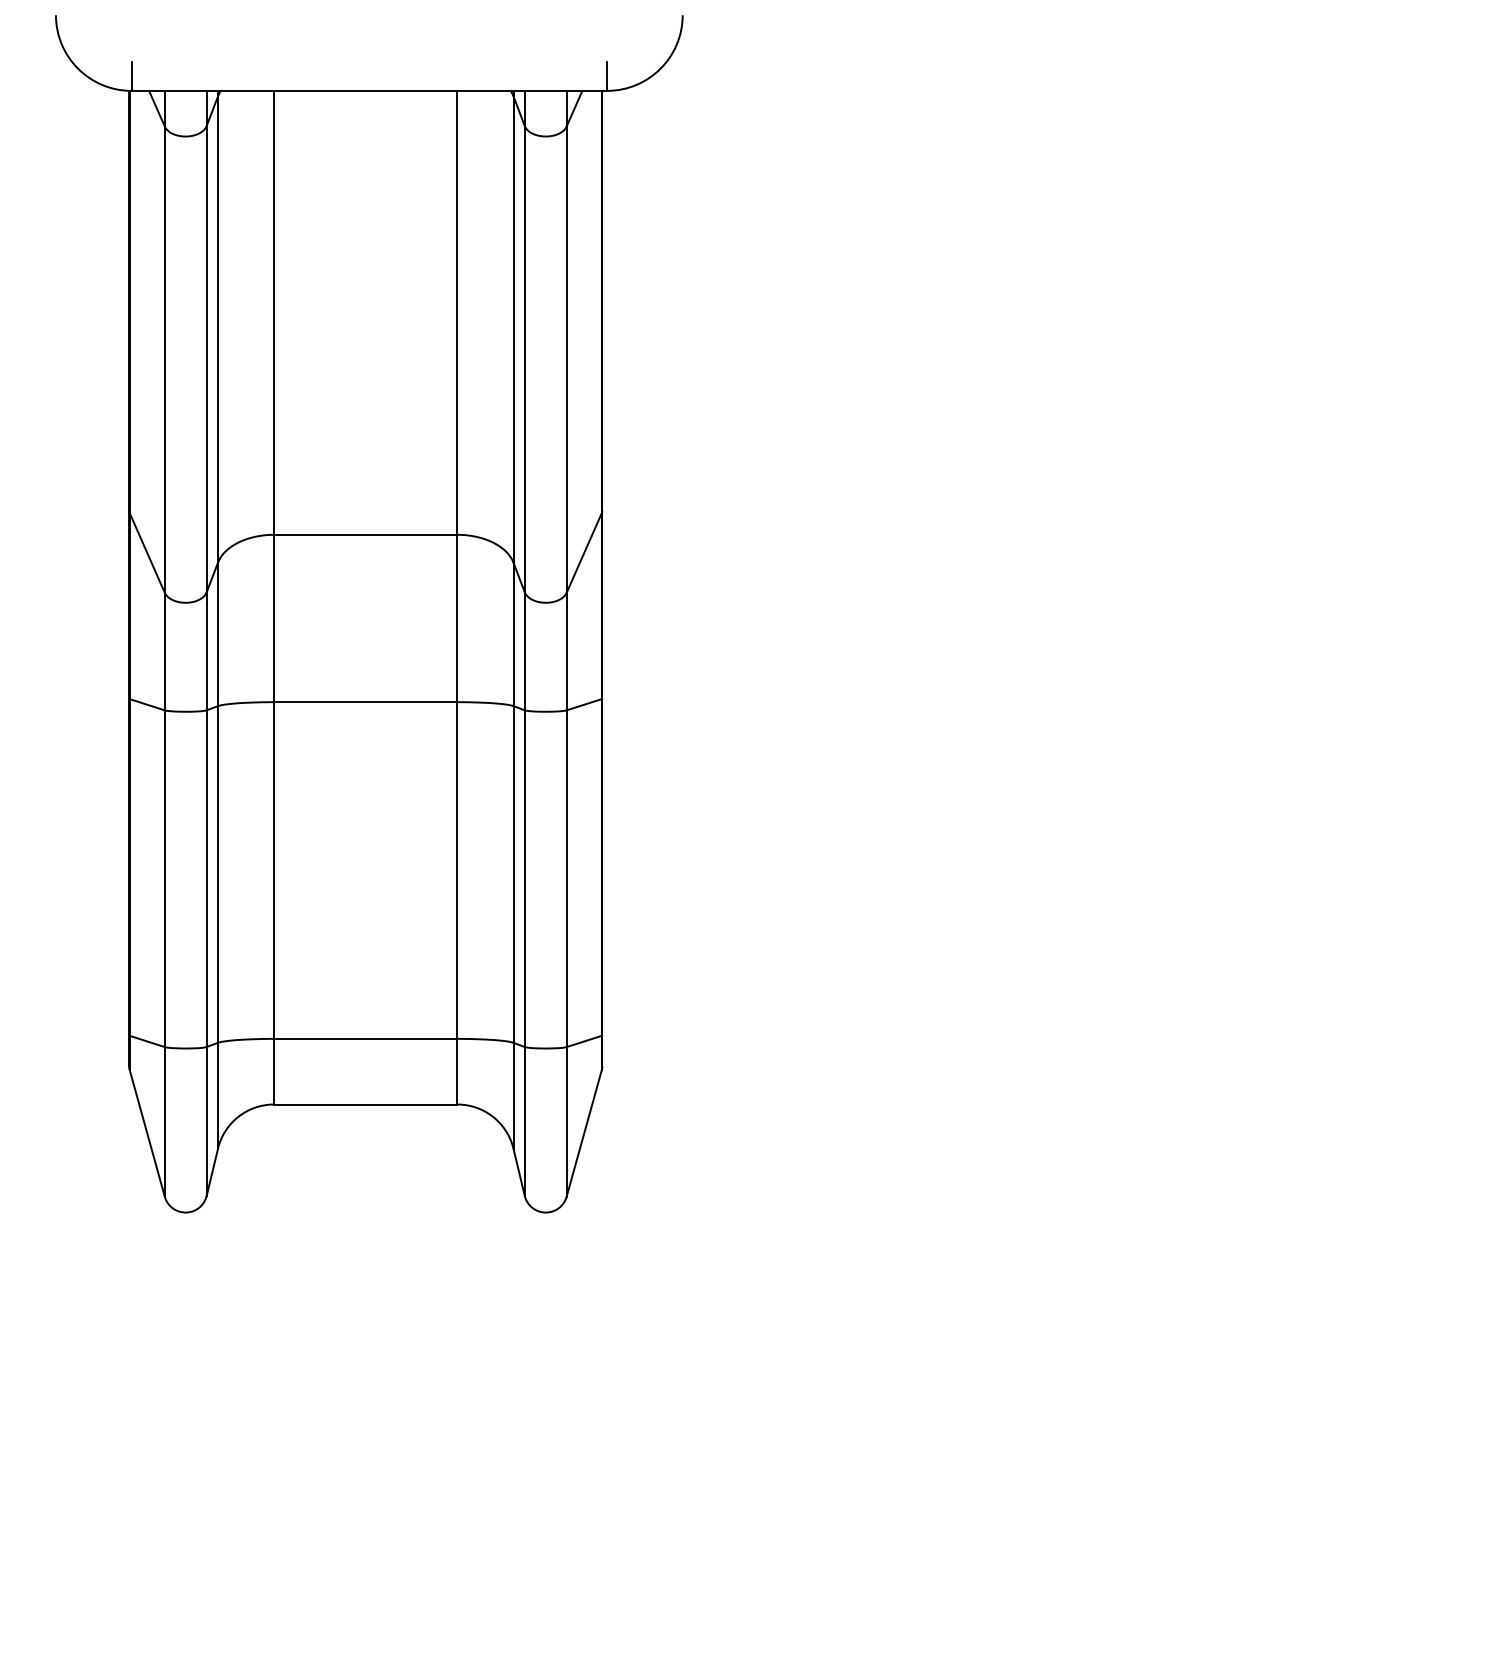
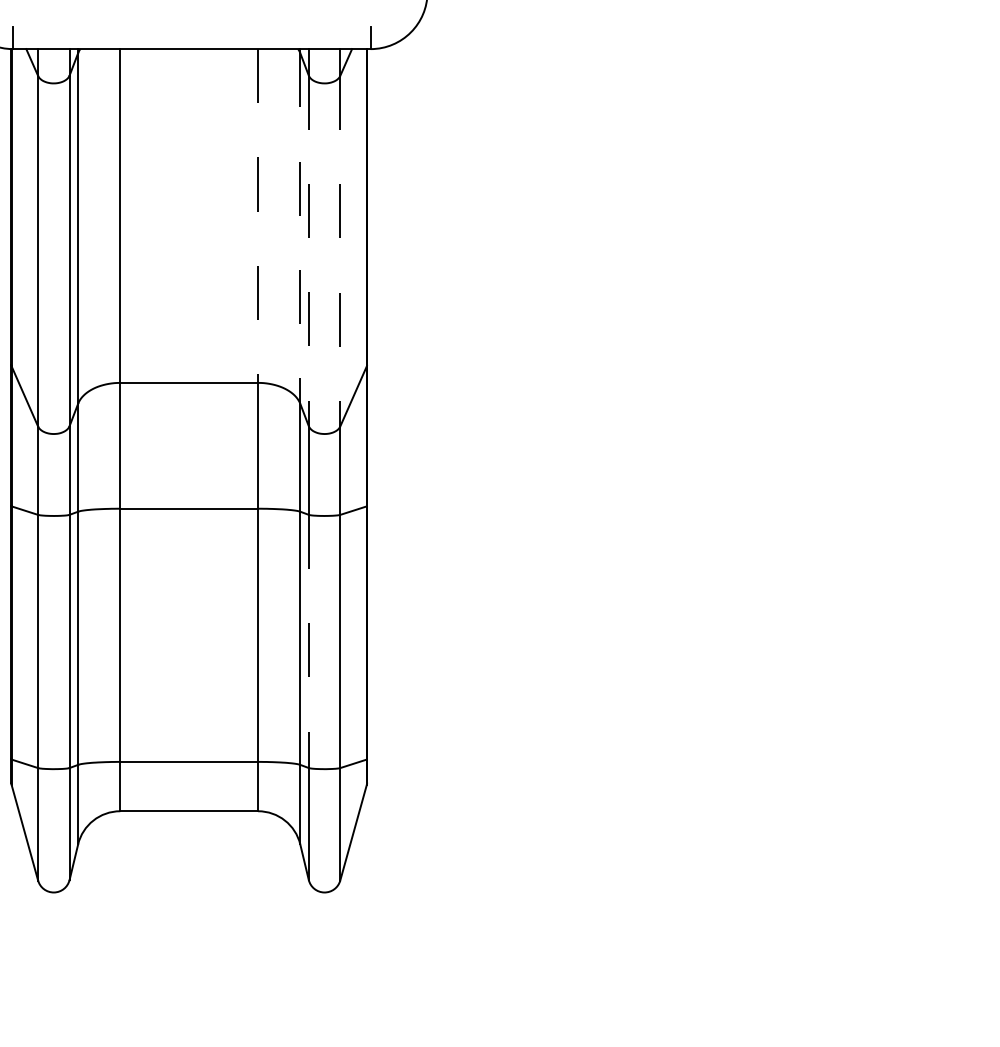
line: (457, 312) -> (258, 215), solid -> dashed
line: (513, 329) -> (300, 228), solid -> dashed
line: (524, 359) -> (308, 251), solid -> dashed
line: (566, 360) -> (340, 251), solid -> dashed
line: (524, 879) -> (308, 642), solid -> dashed

